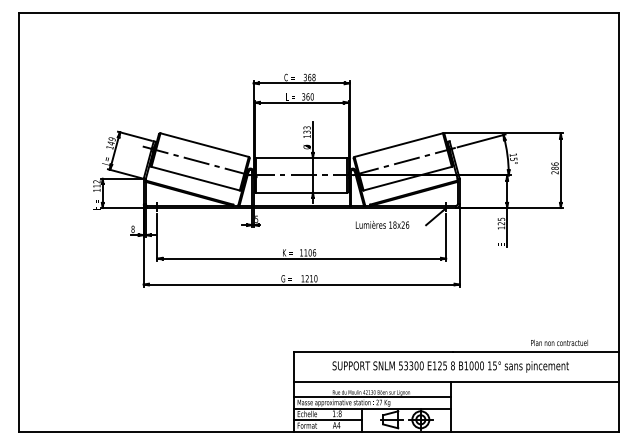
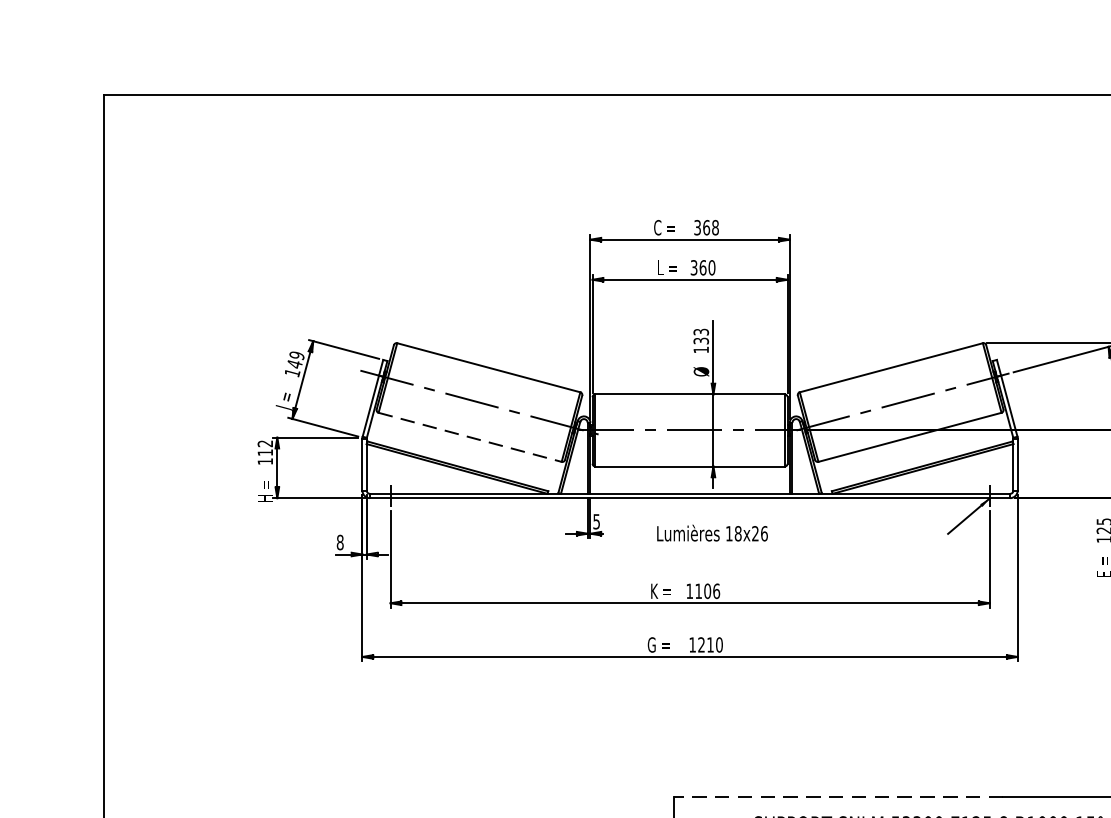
line: (195, 178) -> (469, 436), solid -> dashed
text: (382, 224) -> (712, 532), moved
line: (372, 352) -> (836, 797), solid -> dashed

